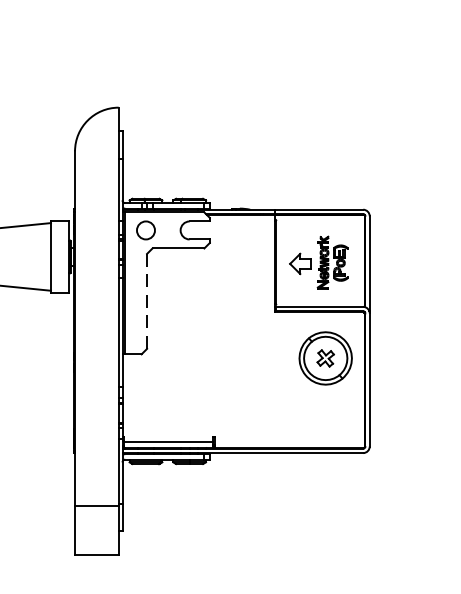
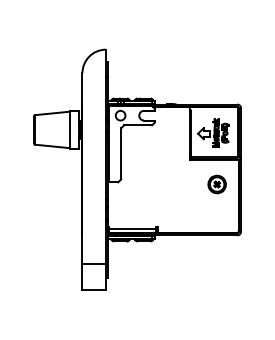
line: (147, 300) -> (121, 153), dashed -> solid
part: (324, 358) -> (216, 184), size x0.62

